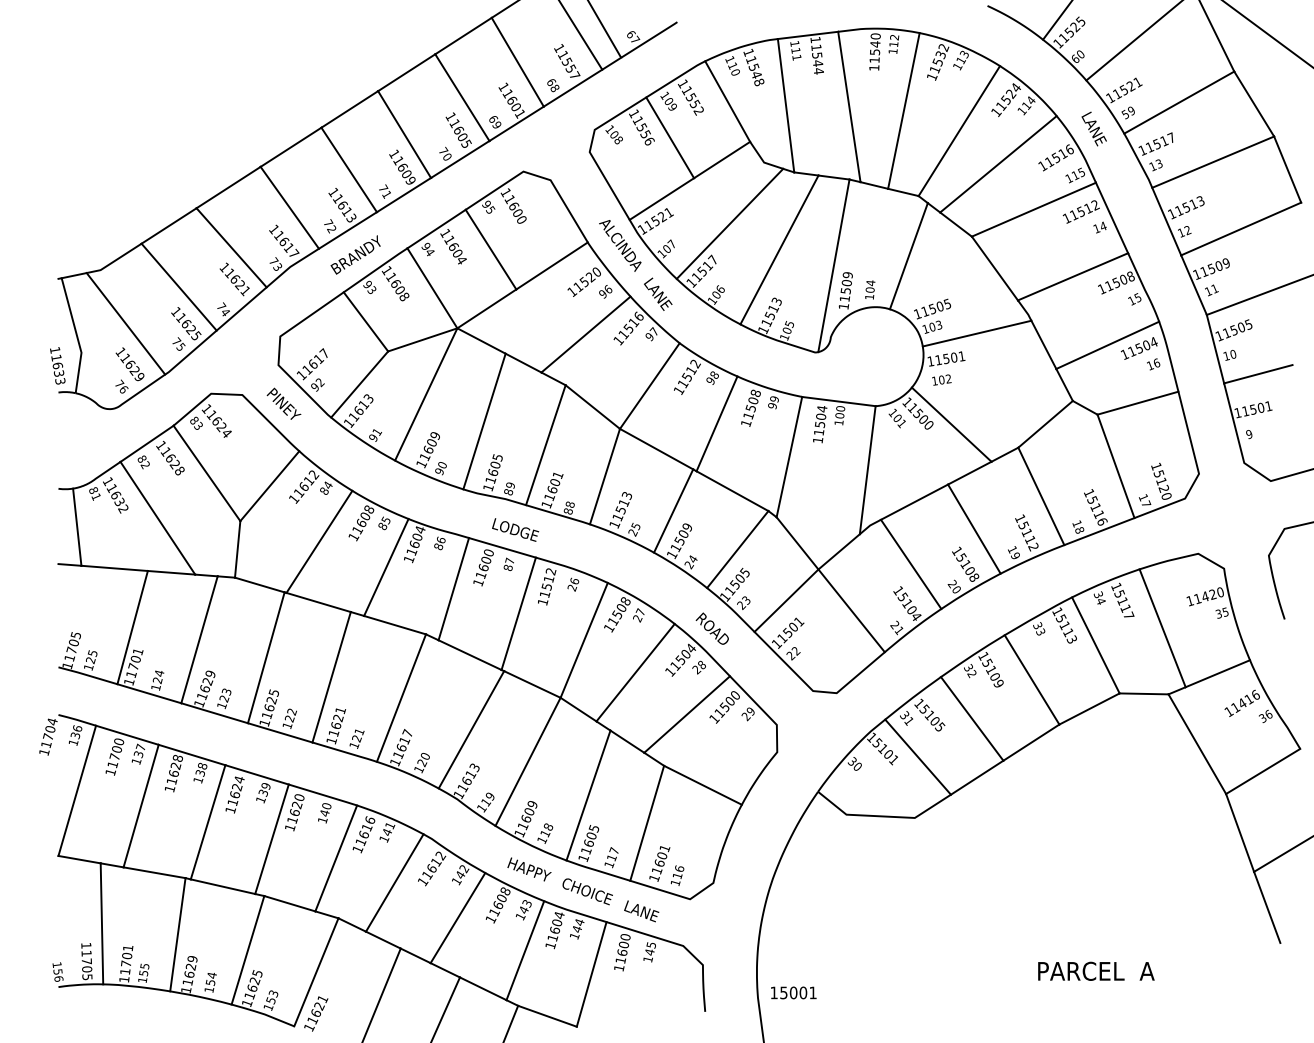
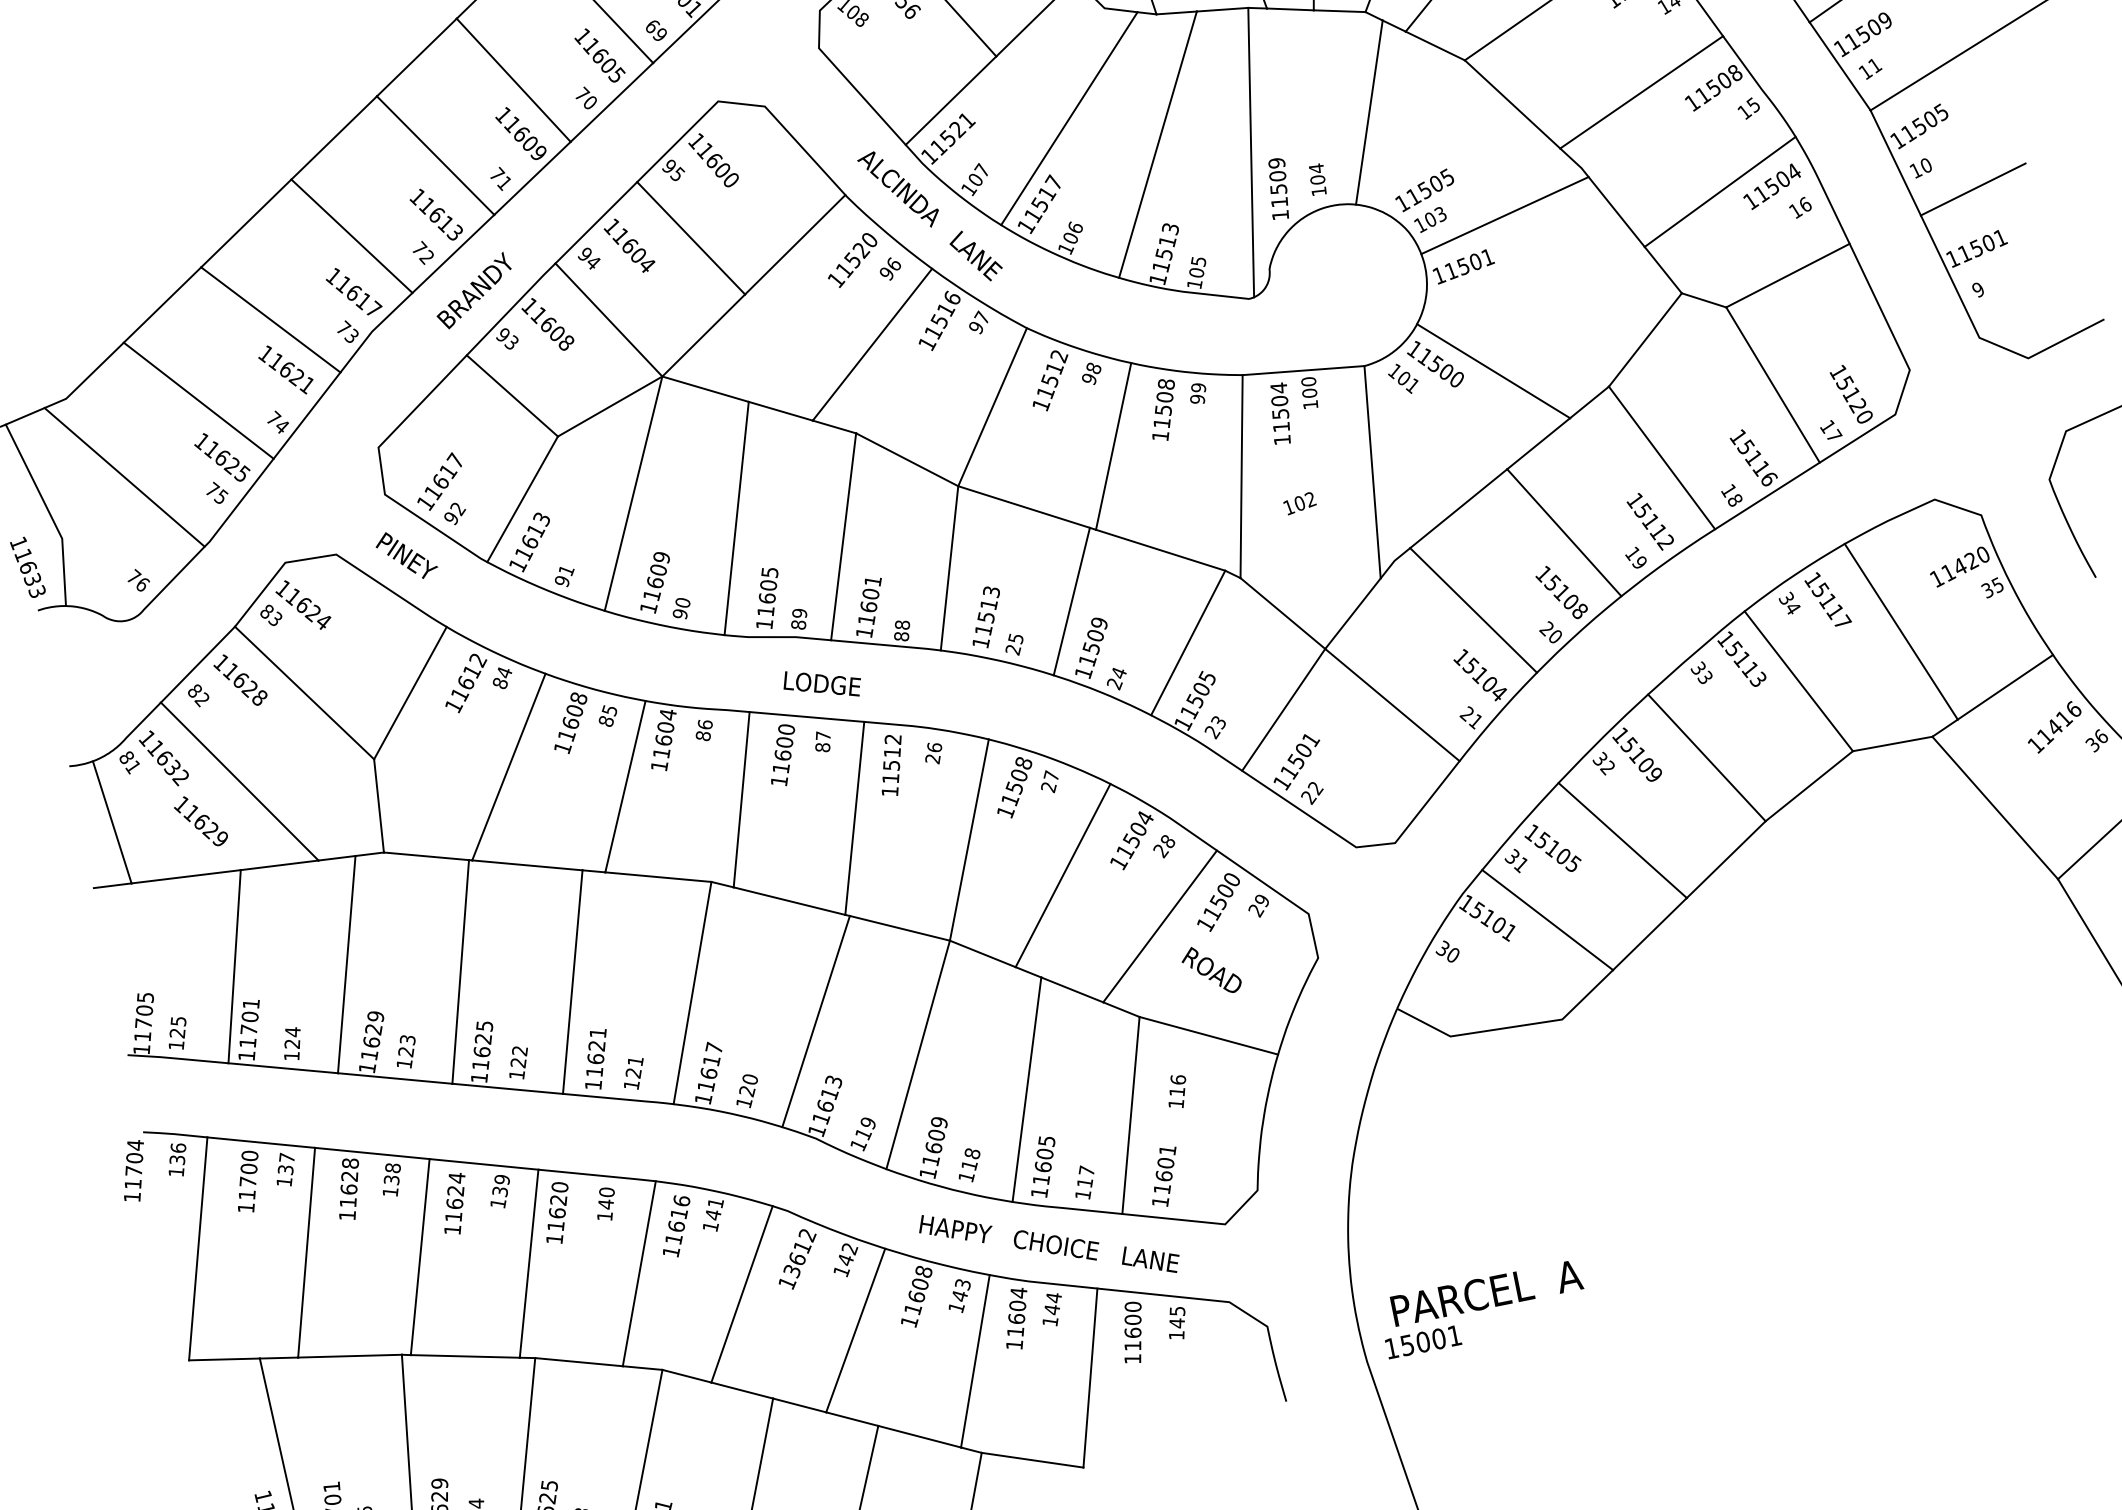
text: (129, 364) -> (200, 821), moved
text: (941, 379) -> (1299, 502), moved
text: (711, 628) -> (1209, 970), moved
text: (427, 875) -> (792, 1271), 11612 -> 13612
text: (677, 875) -> (1177, 1091), moved
text: (1096, 970) -> (1486, 1291), moved

